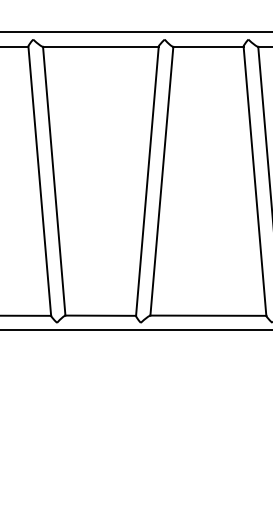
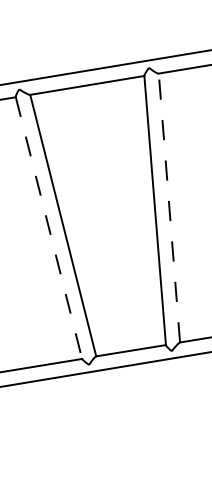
line: (39, 181) -> (48, 228), solid -> dashed
line: (161, 181) -> (169, 208), solid -> dashed

